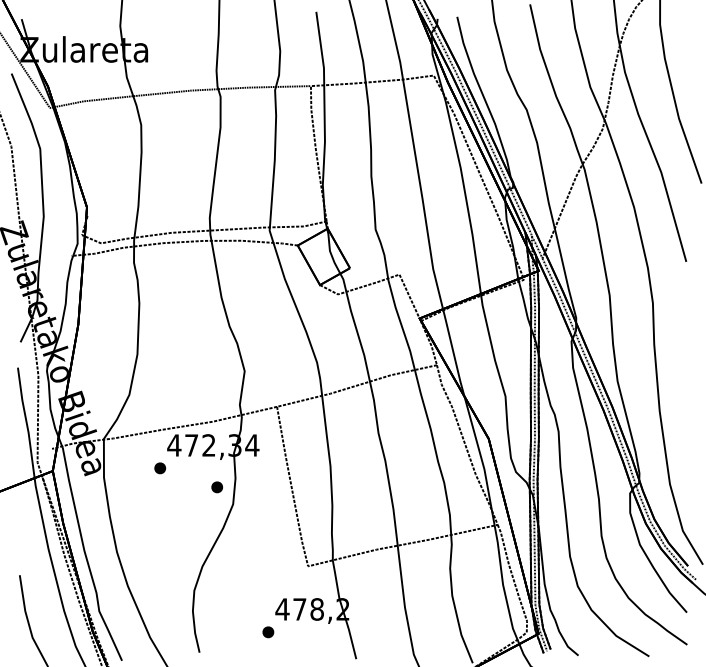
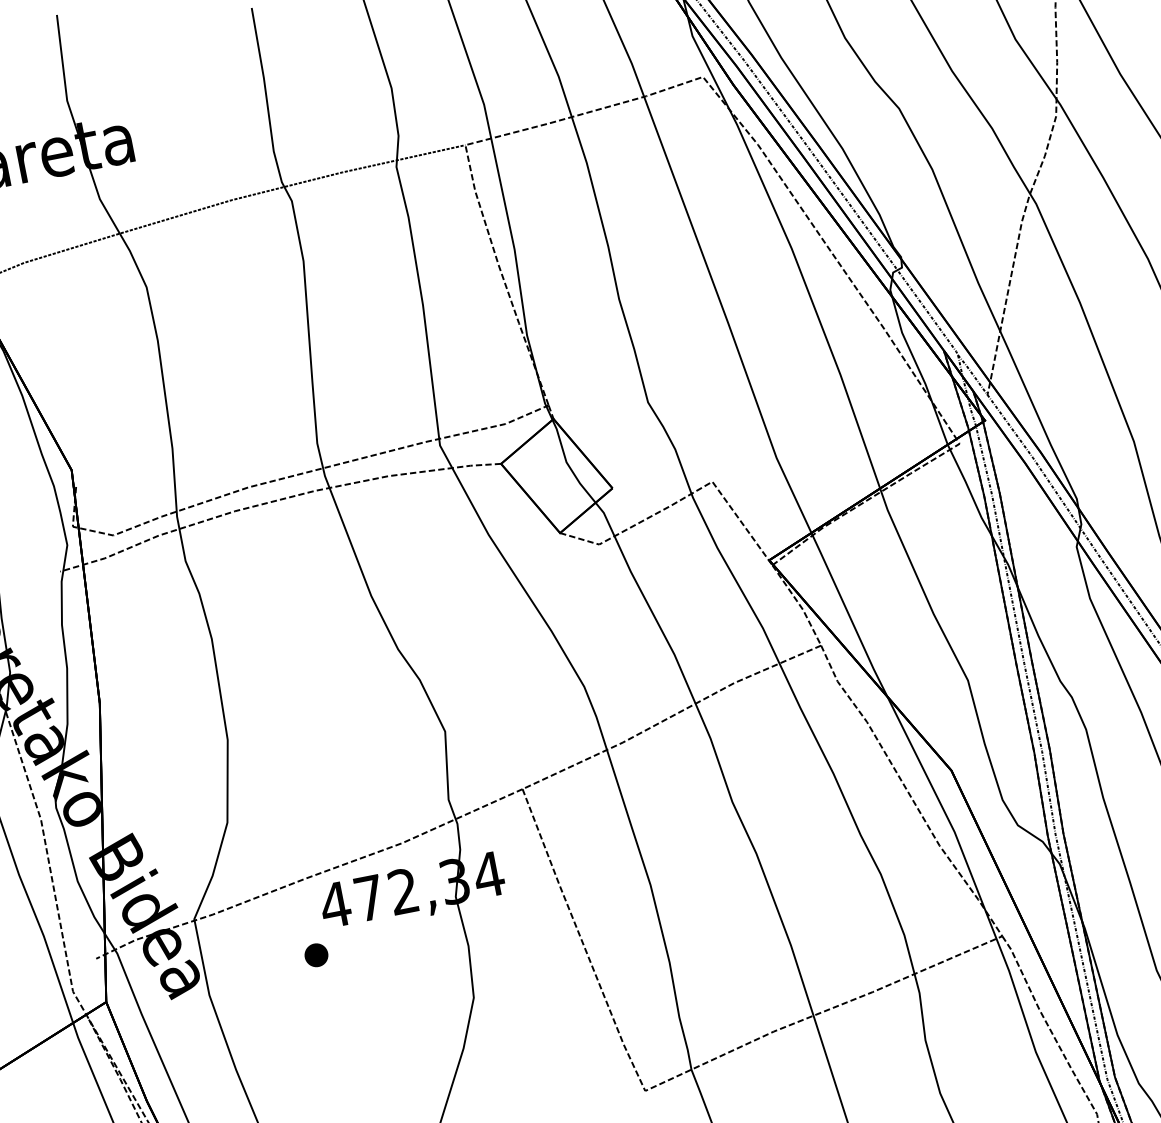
part: (216, 487) -> (434, 971), removed

